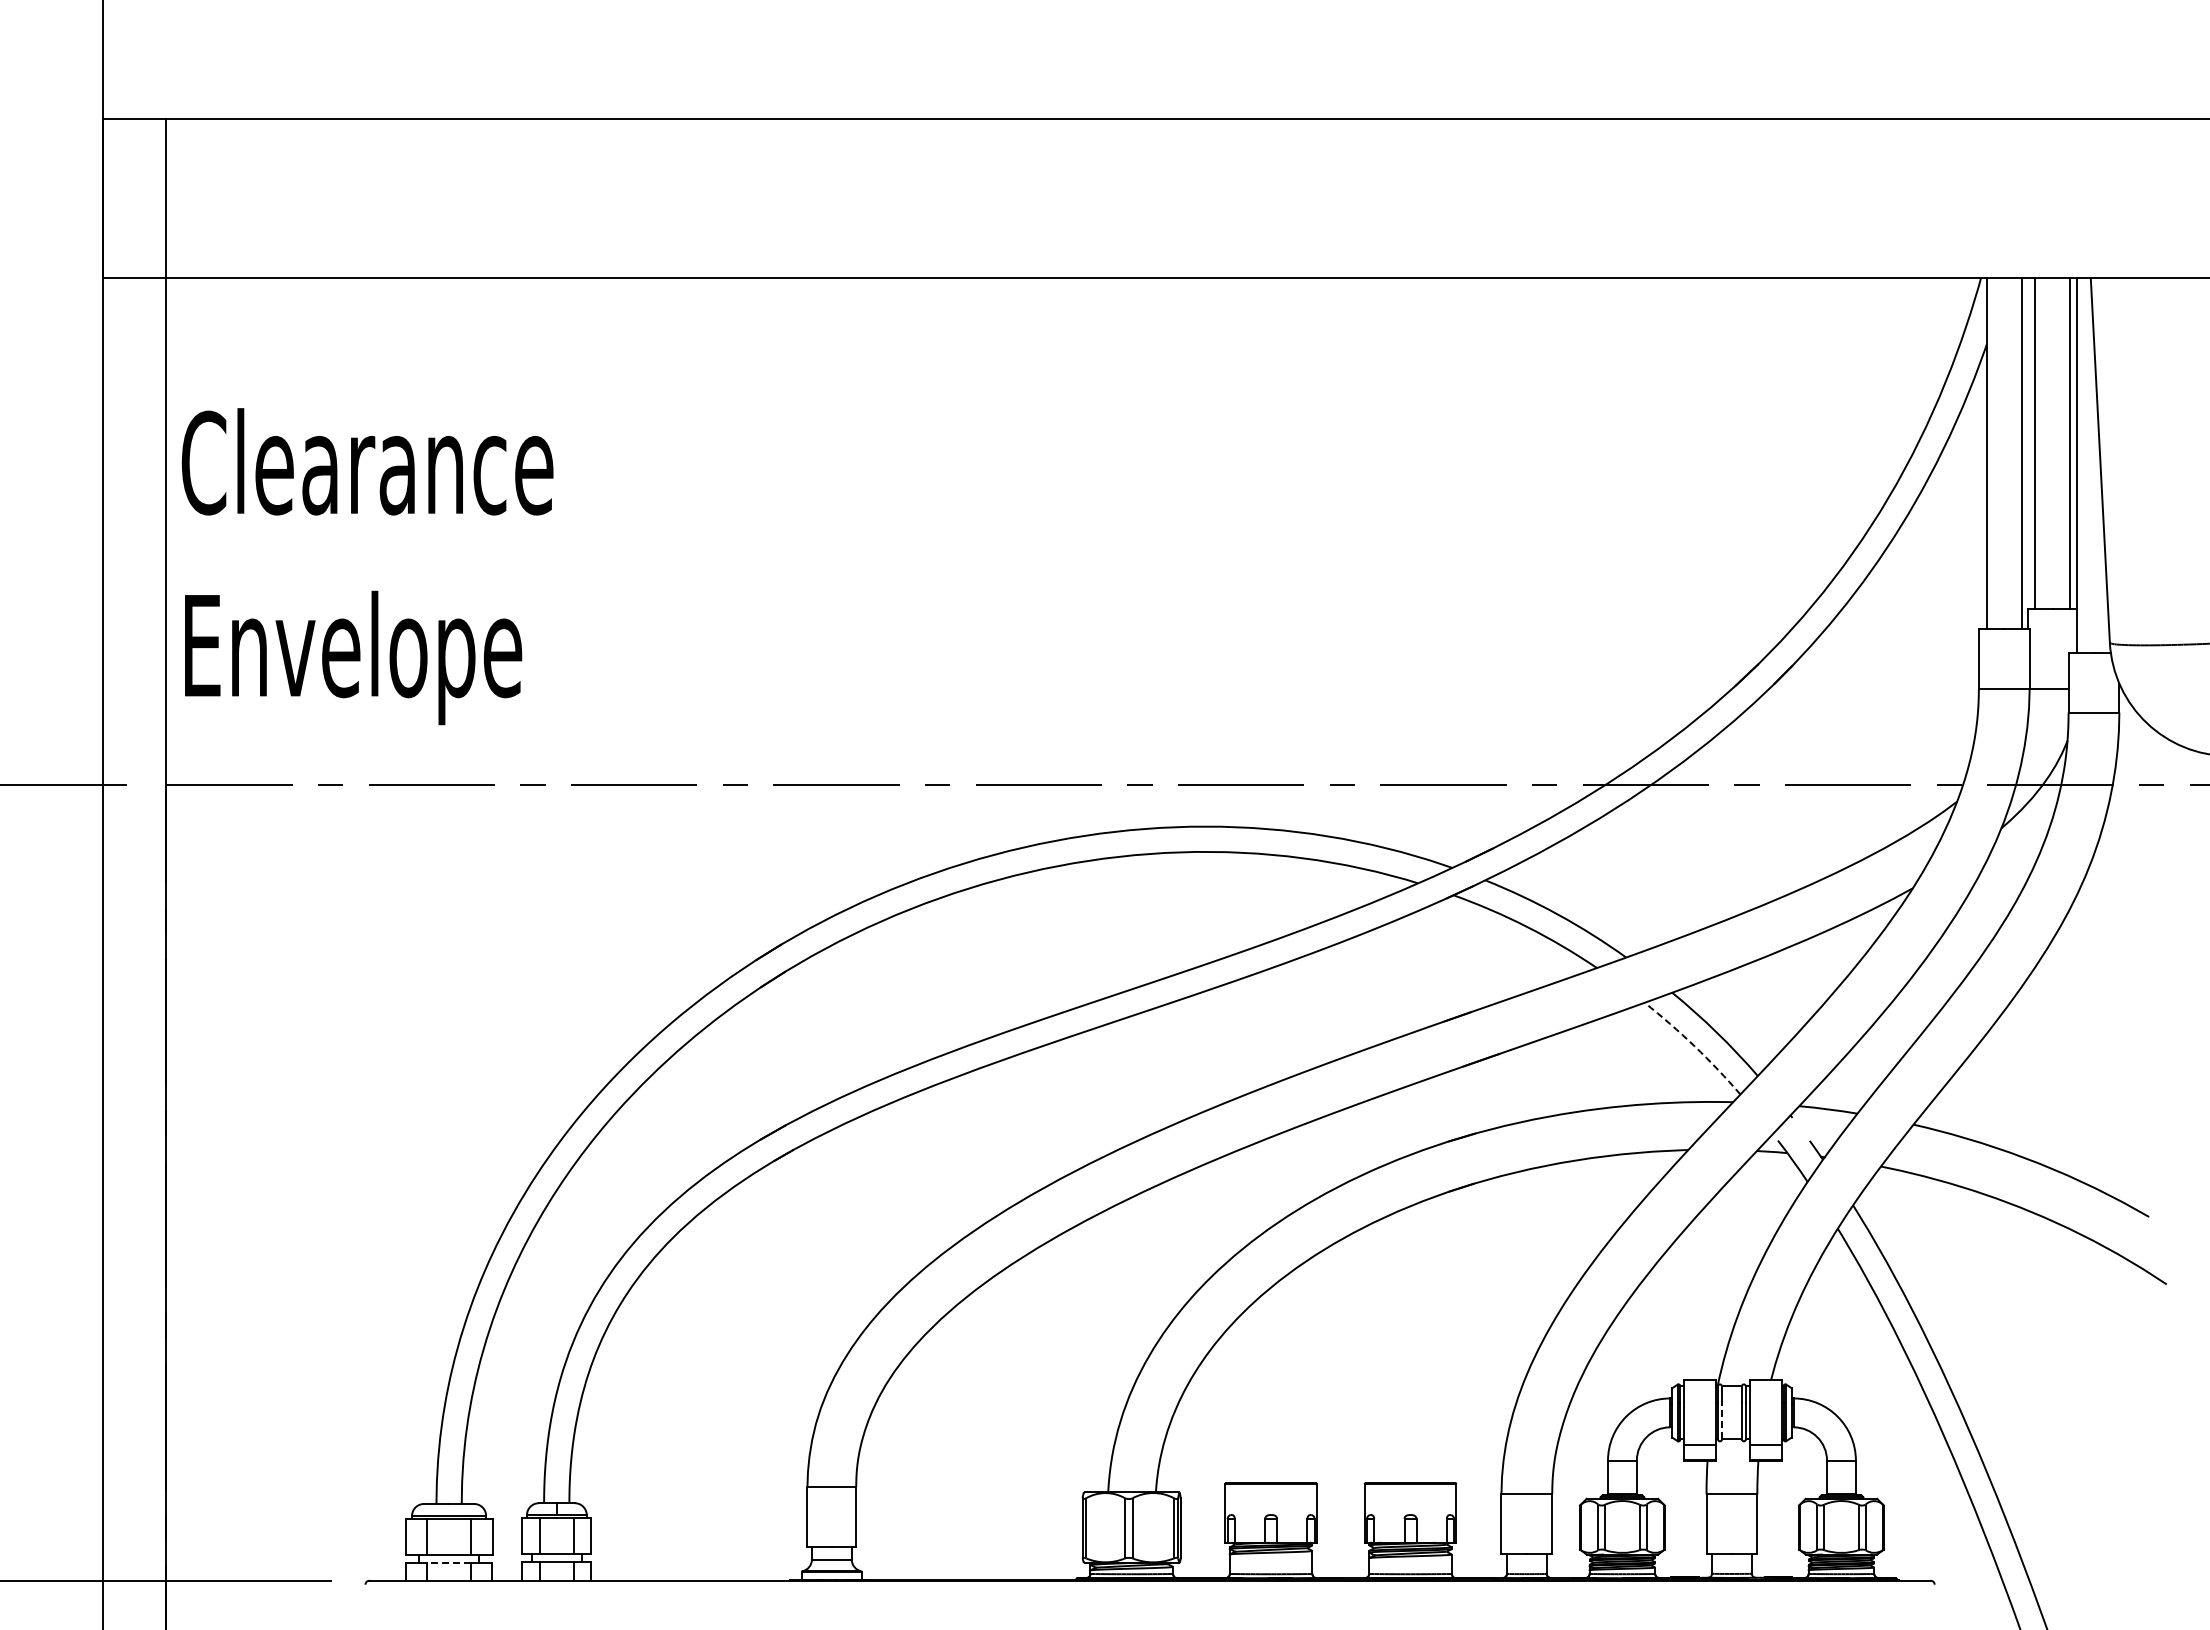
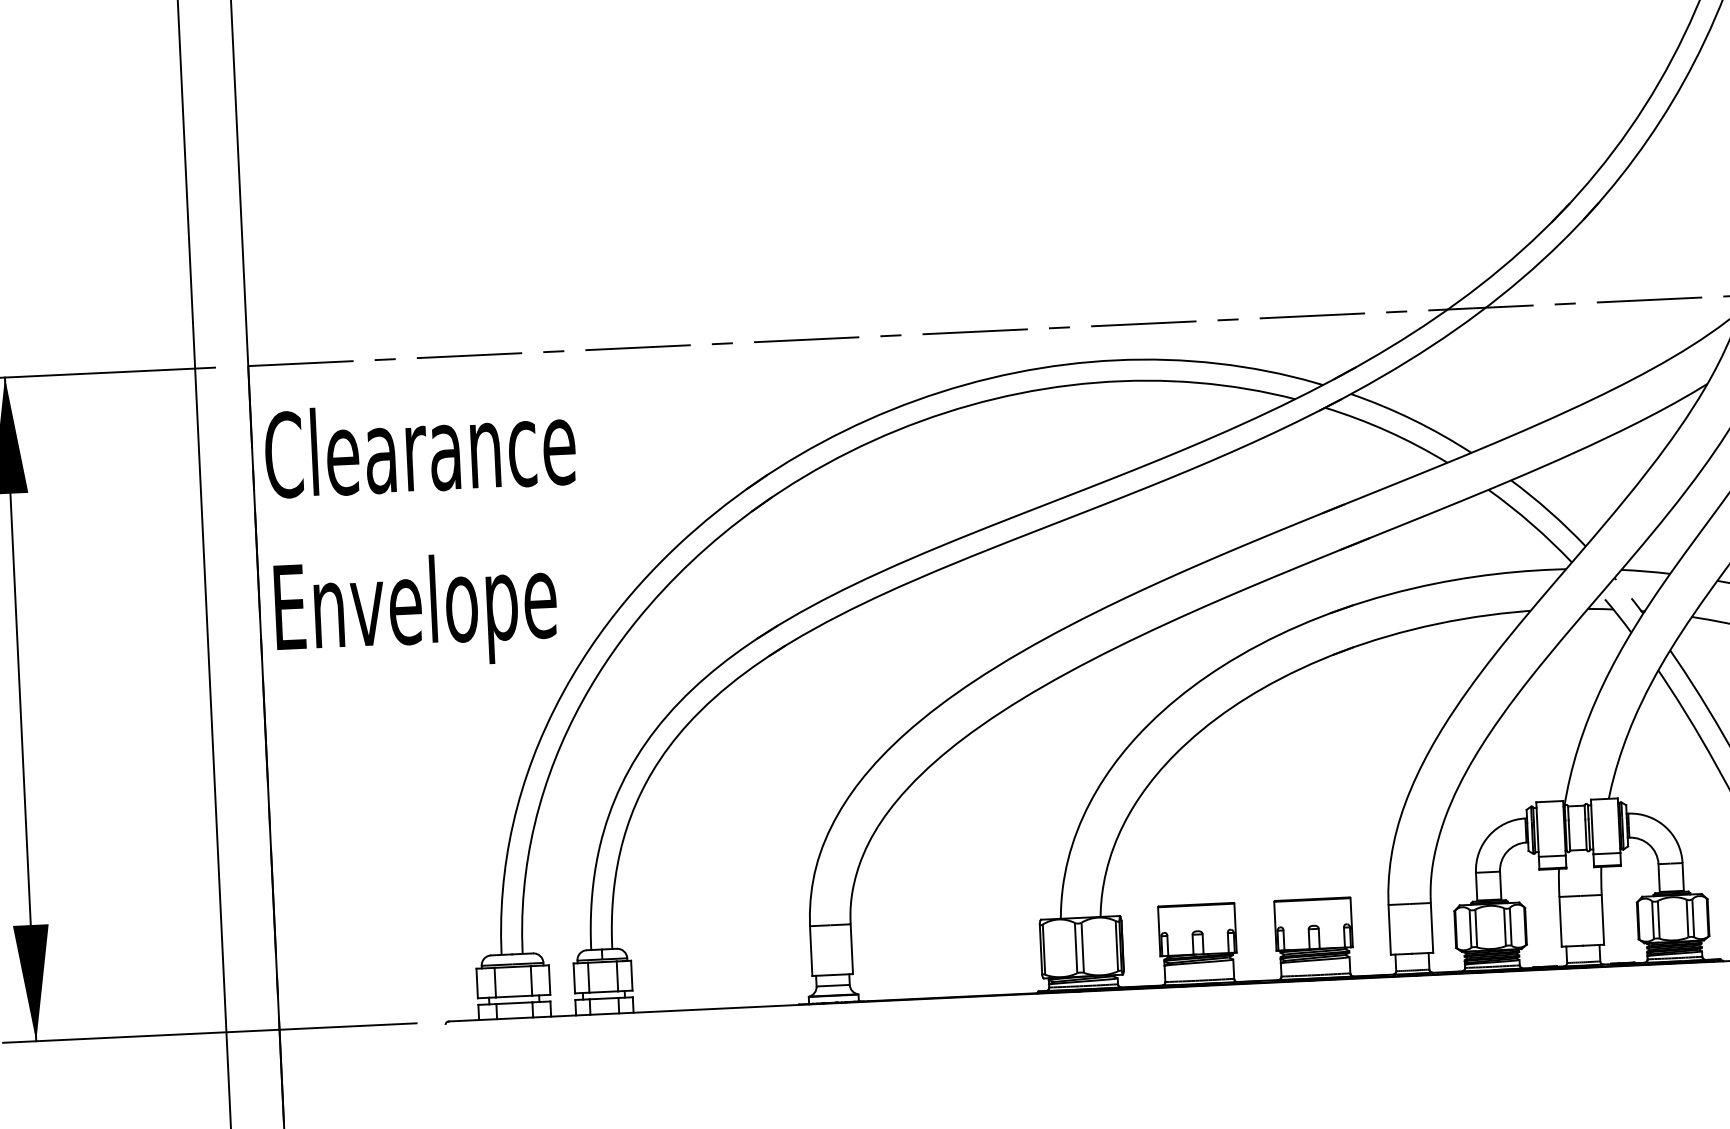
text: (367, 566) -> (424, 534), moved
arc: (1694, 1046) -> (1531, 524), dashed -> solid
line: (1722, 1420) -> (1569, 834), dashed -> solid
line: (449, 1562) -> (514, 1003), dashed -> solid

